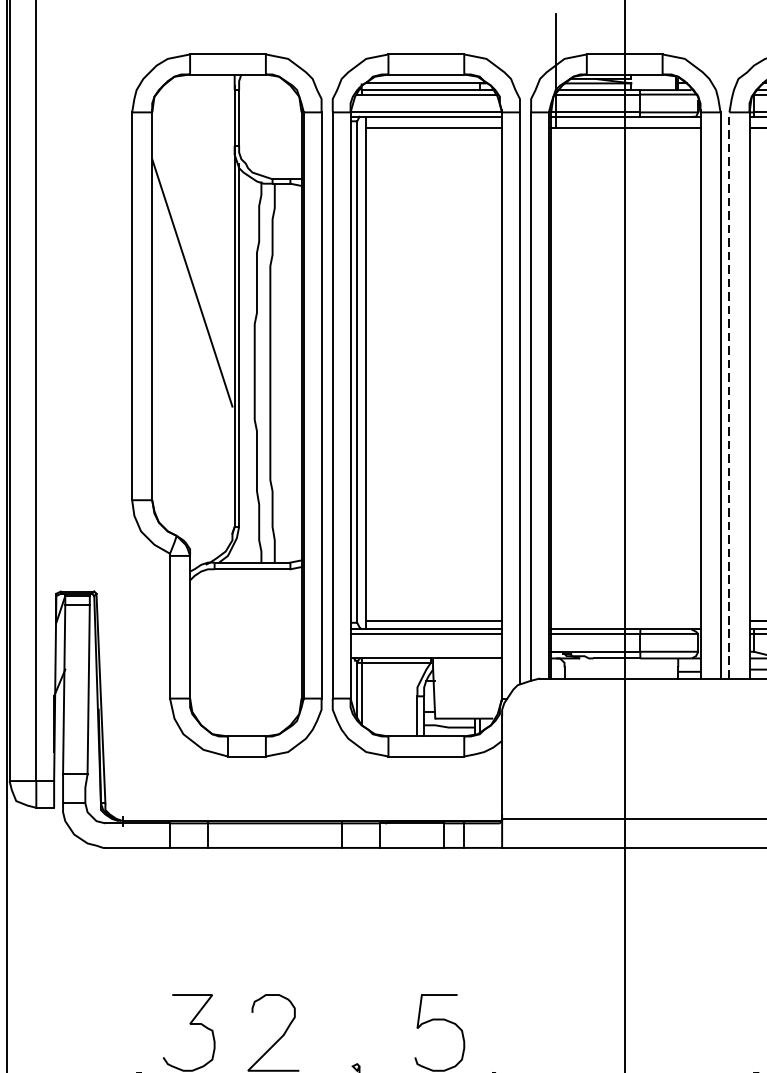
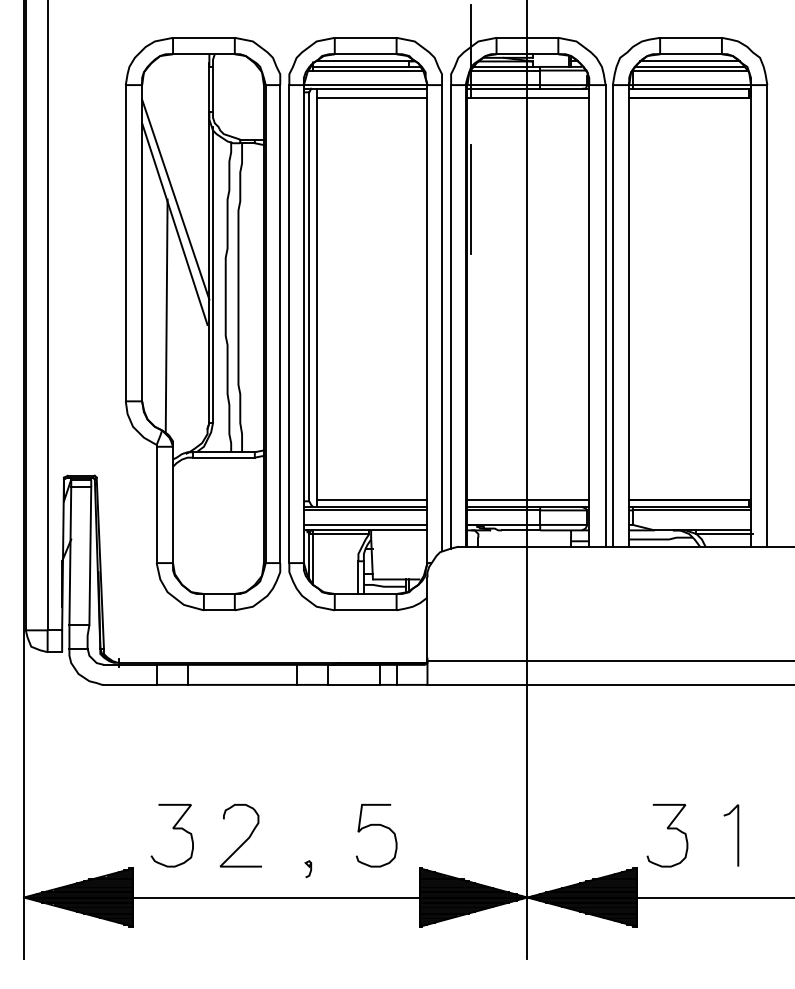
line: (193, 252) -> (175, 199), added
line: (556, 252) -> (471, 199), added
line: (182, 394) -> (166, 315), added
line: (729, 394) -> (612, 315), dashed -> solid
line: (626, 620) -> (528, 499), added
line: (426, 651) -> (365, 524), added

